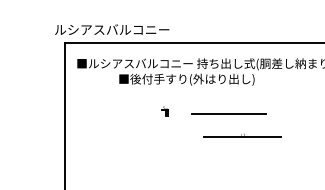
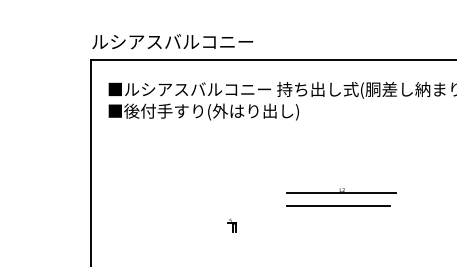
text: (112, 29) -> (172, 41), moved
text: (186, 79) -> (203, 111), moved
part: (164, 111) -> (231, 225), moved
line: (228, 114) -> (338, 205), moved

